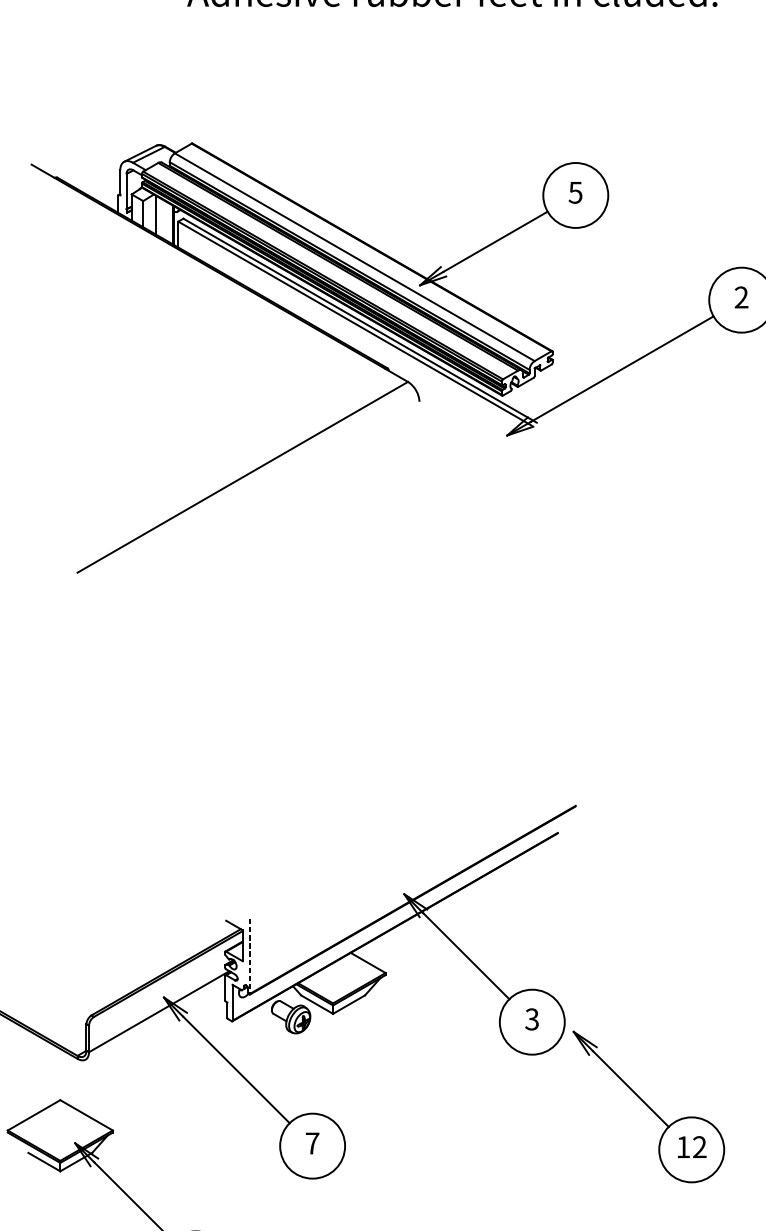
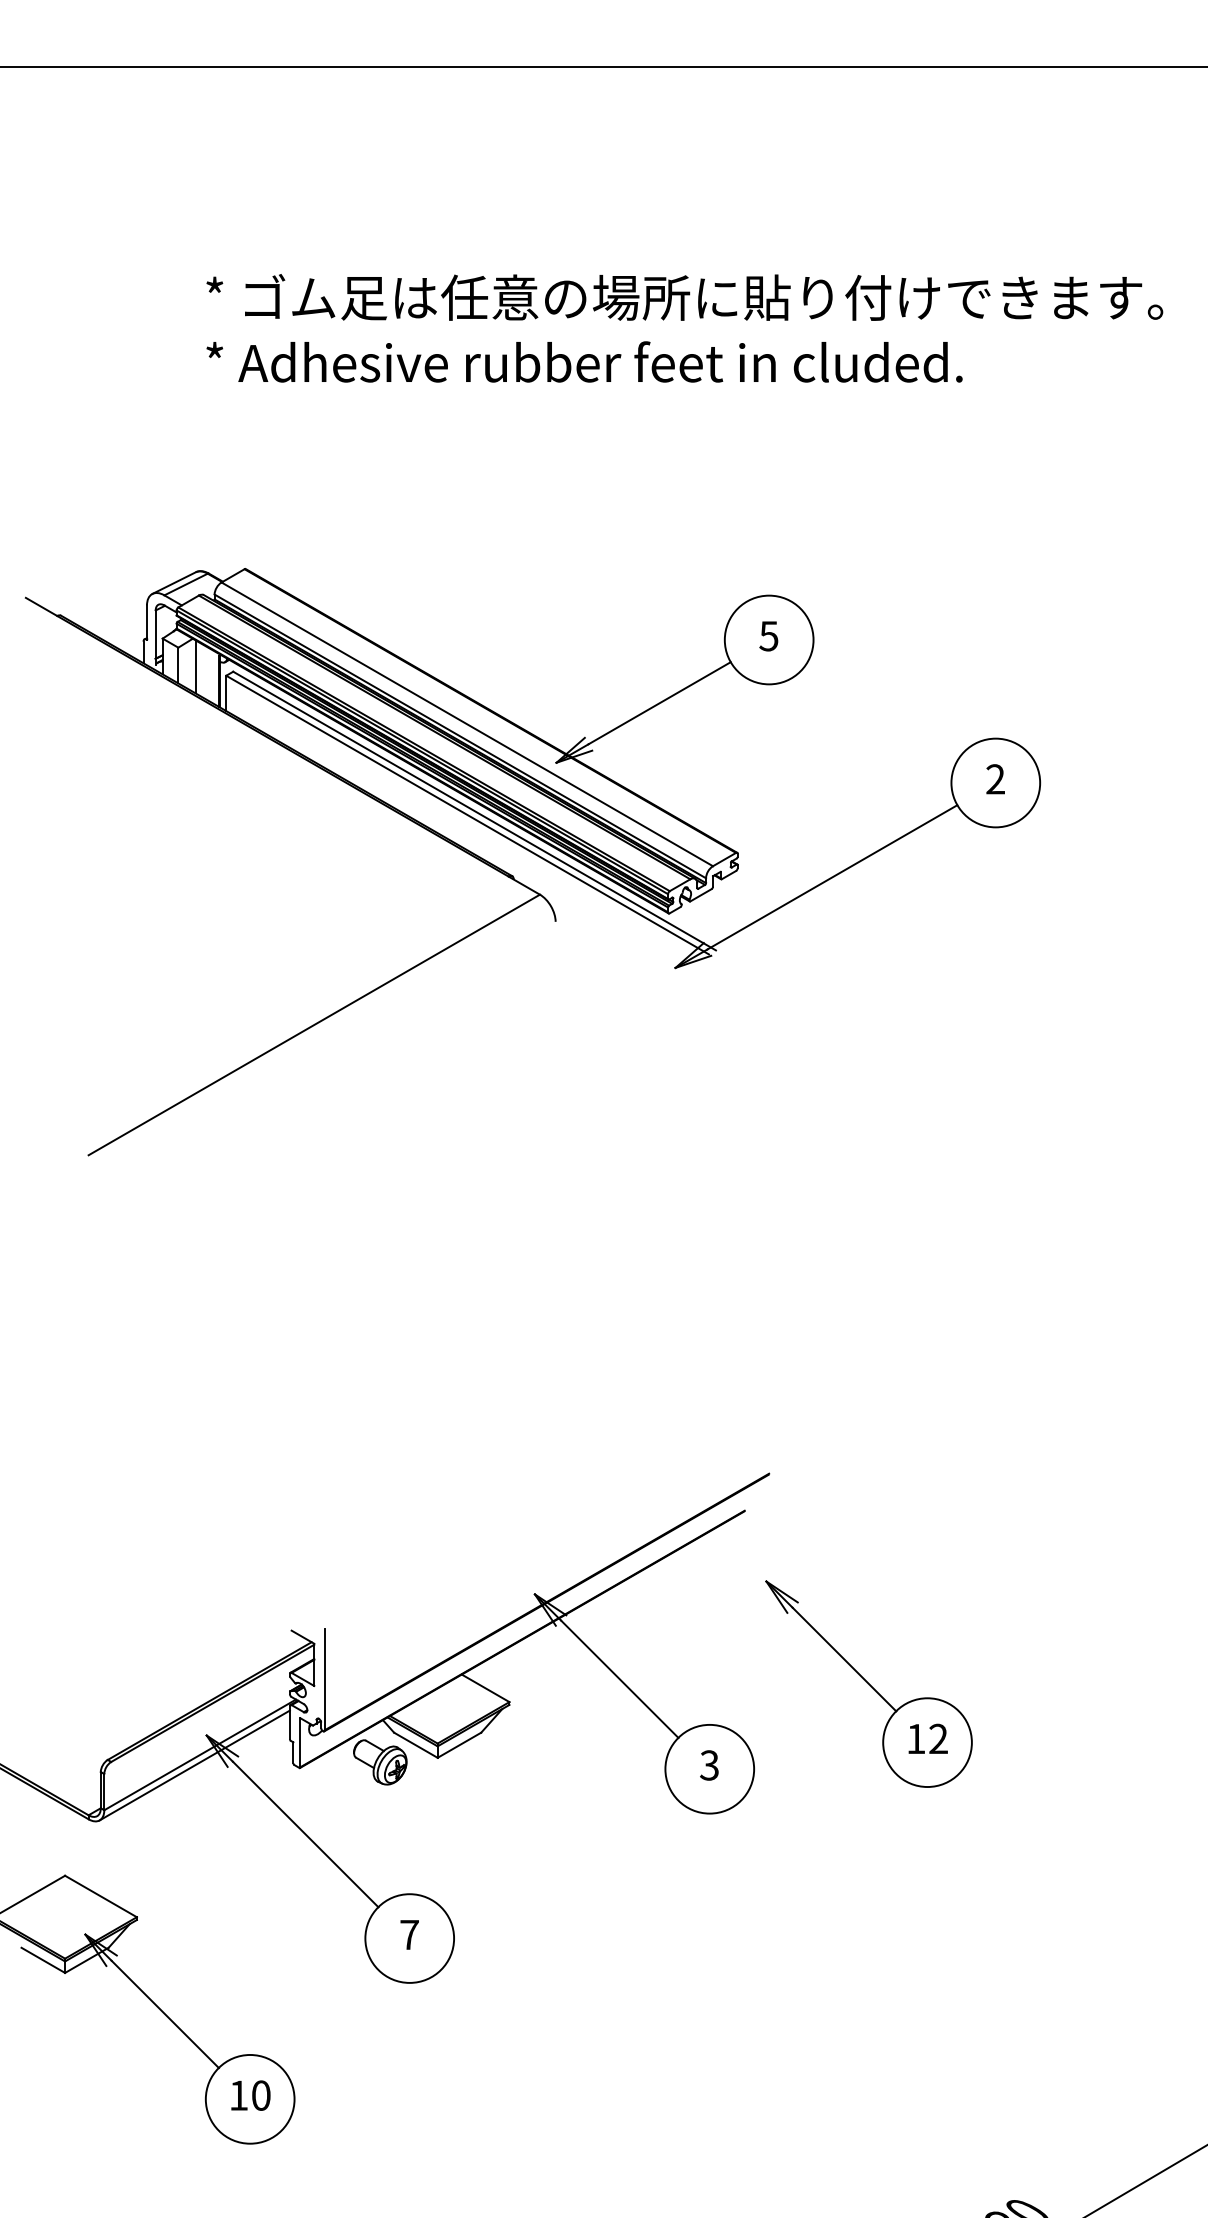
line: (250, 956) -> (324, 1679), dashed -> solid
line: (155, 1019) -> (194, 1765), added
part: (648, 1106) -> (868, 1683), moved

